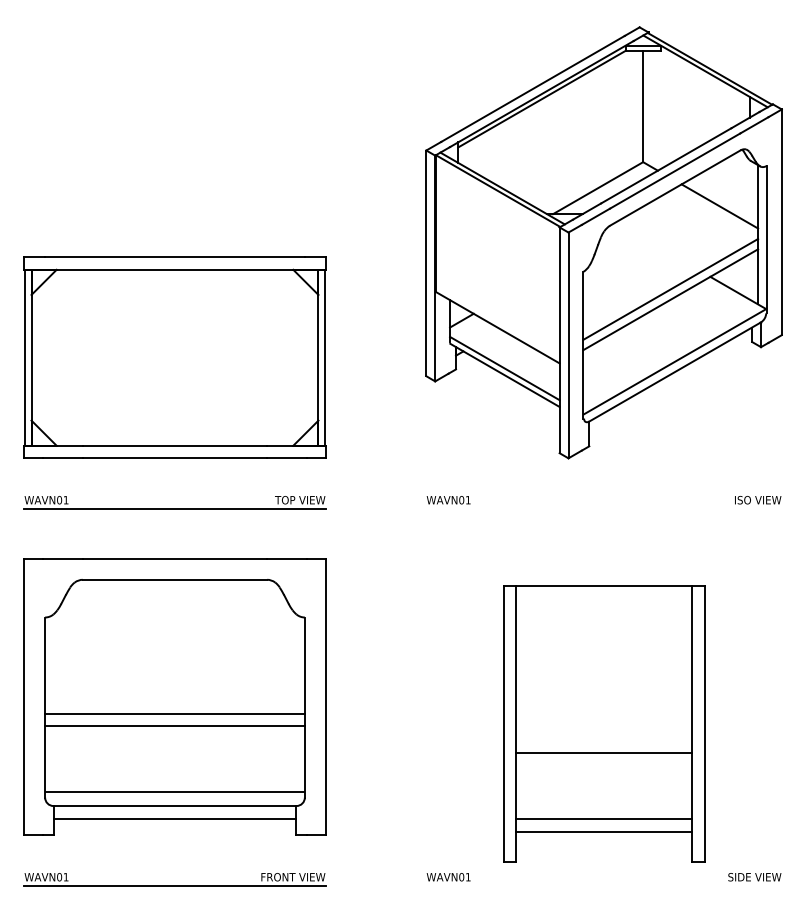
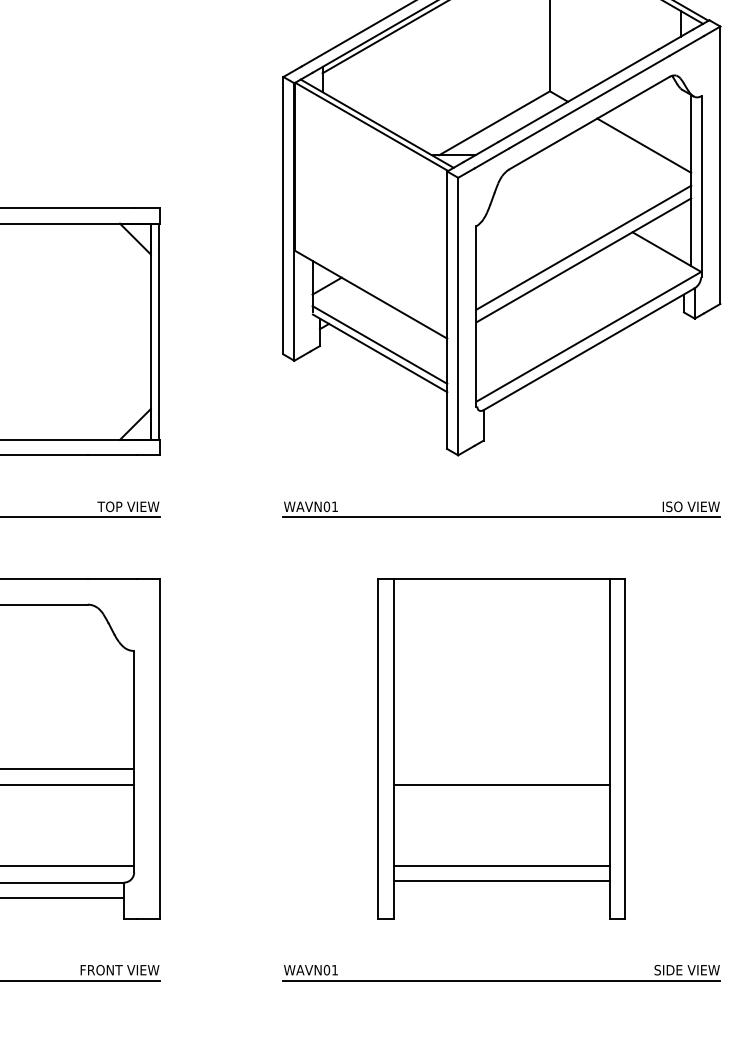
line: (603, 508) -> (501, 516), added
part: (604, 723) -> (502, 748), moved
line: (603, 885) -> (501, 980), added

